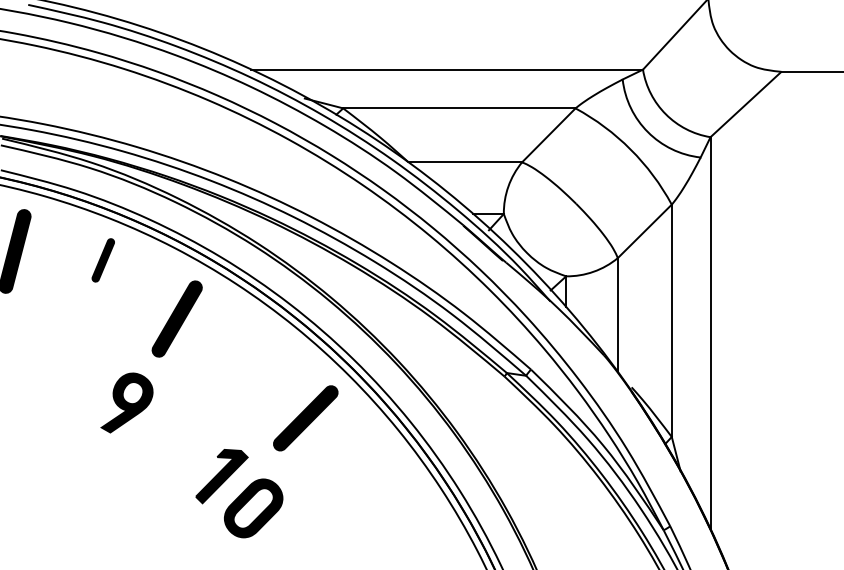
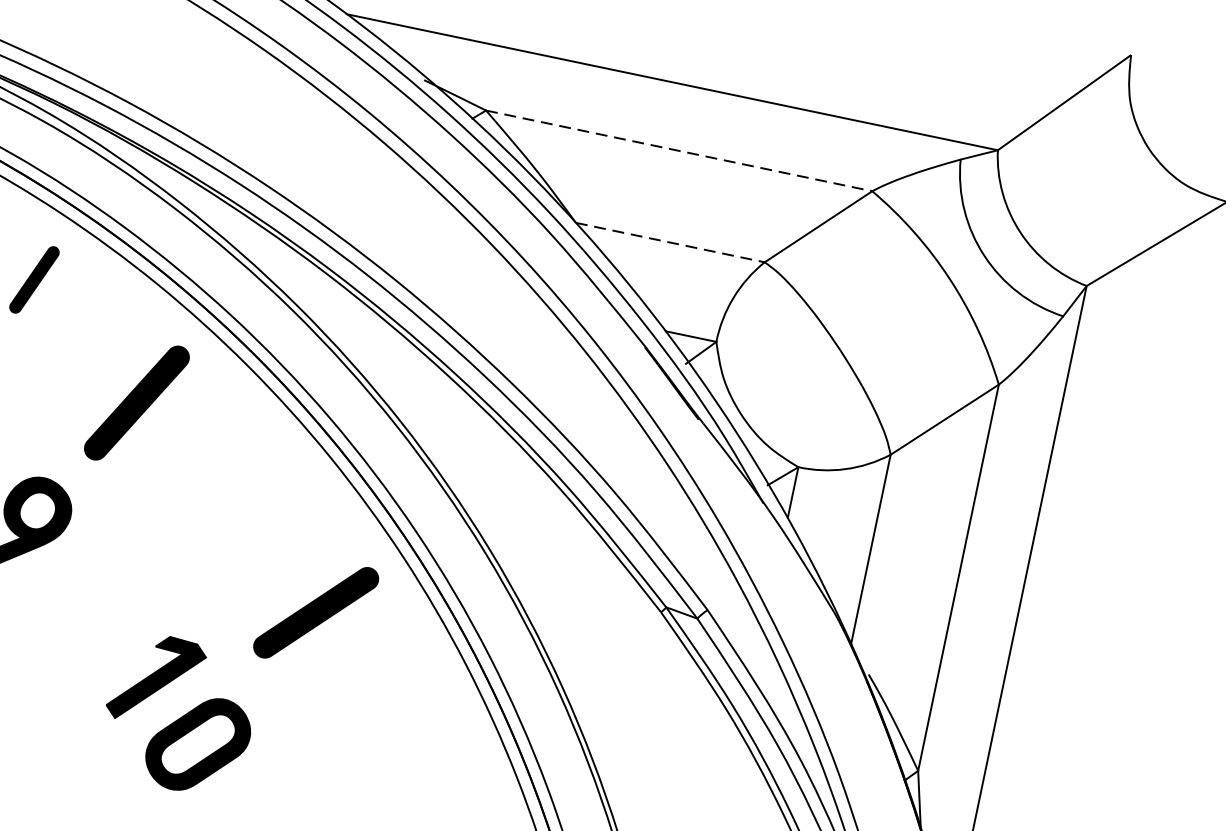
line: (459, 108) -> (679, 151), solid -> dashed
line: (465, 162) -> (670, 242), solid -> dashed

